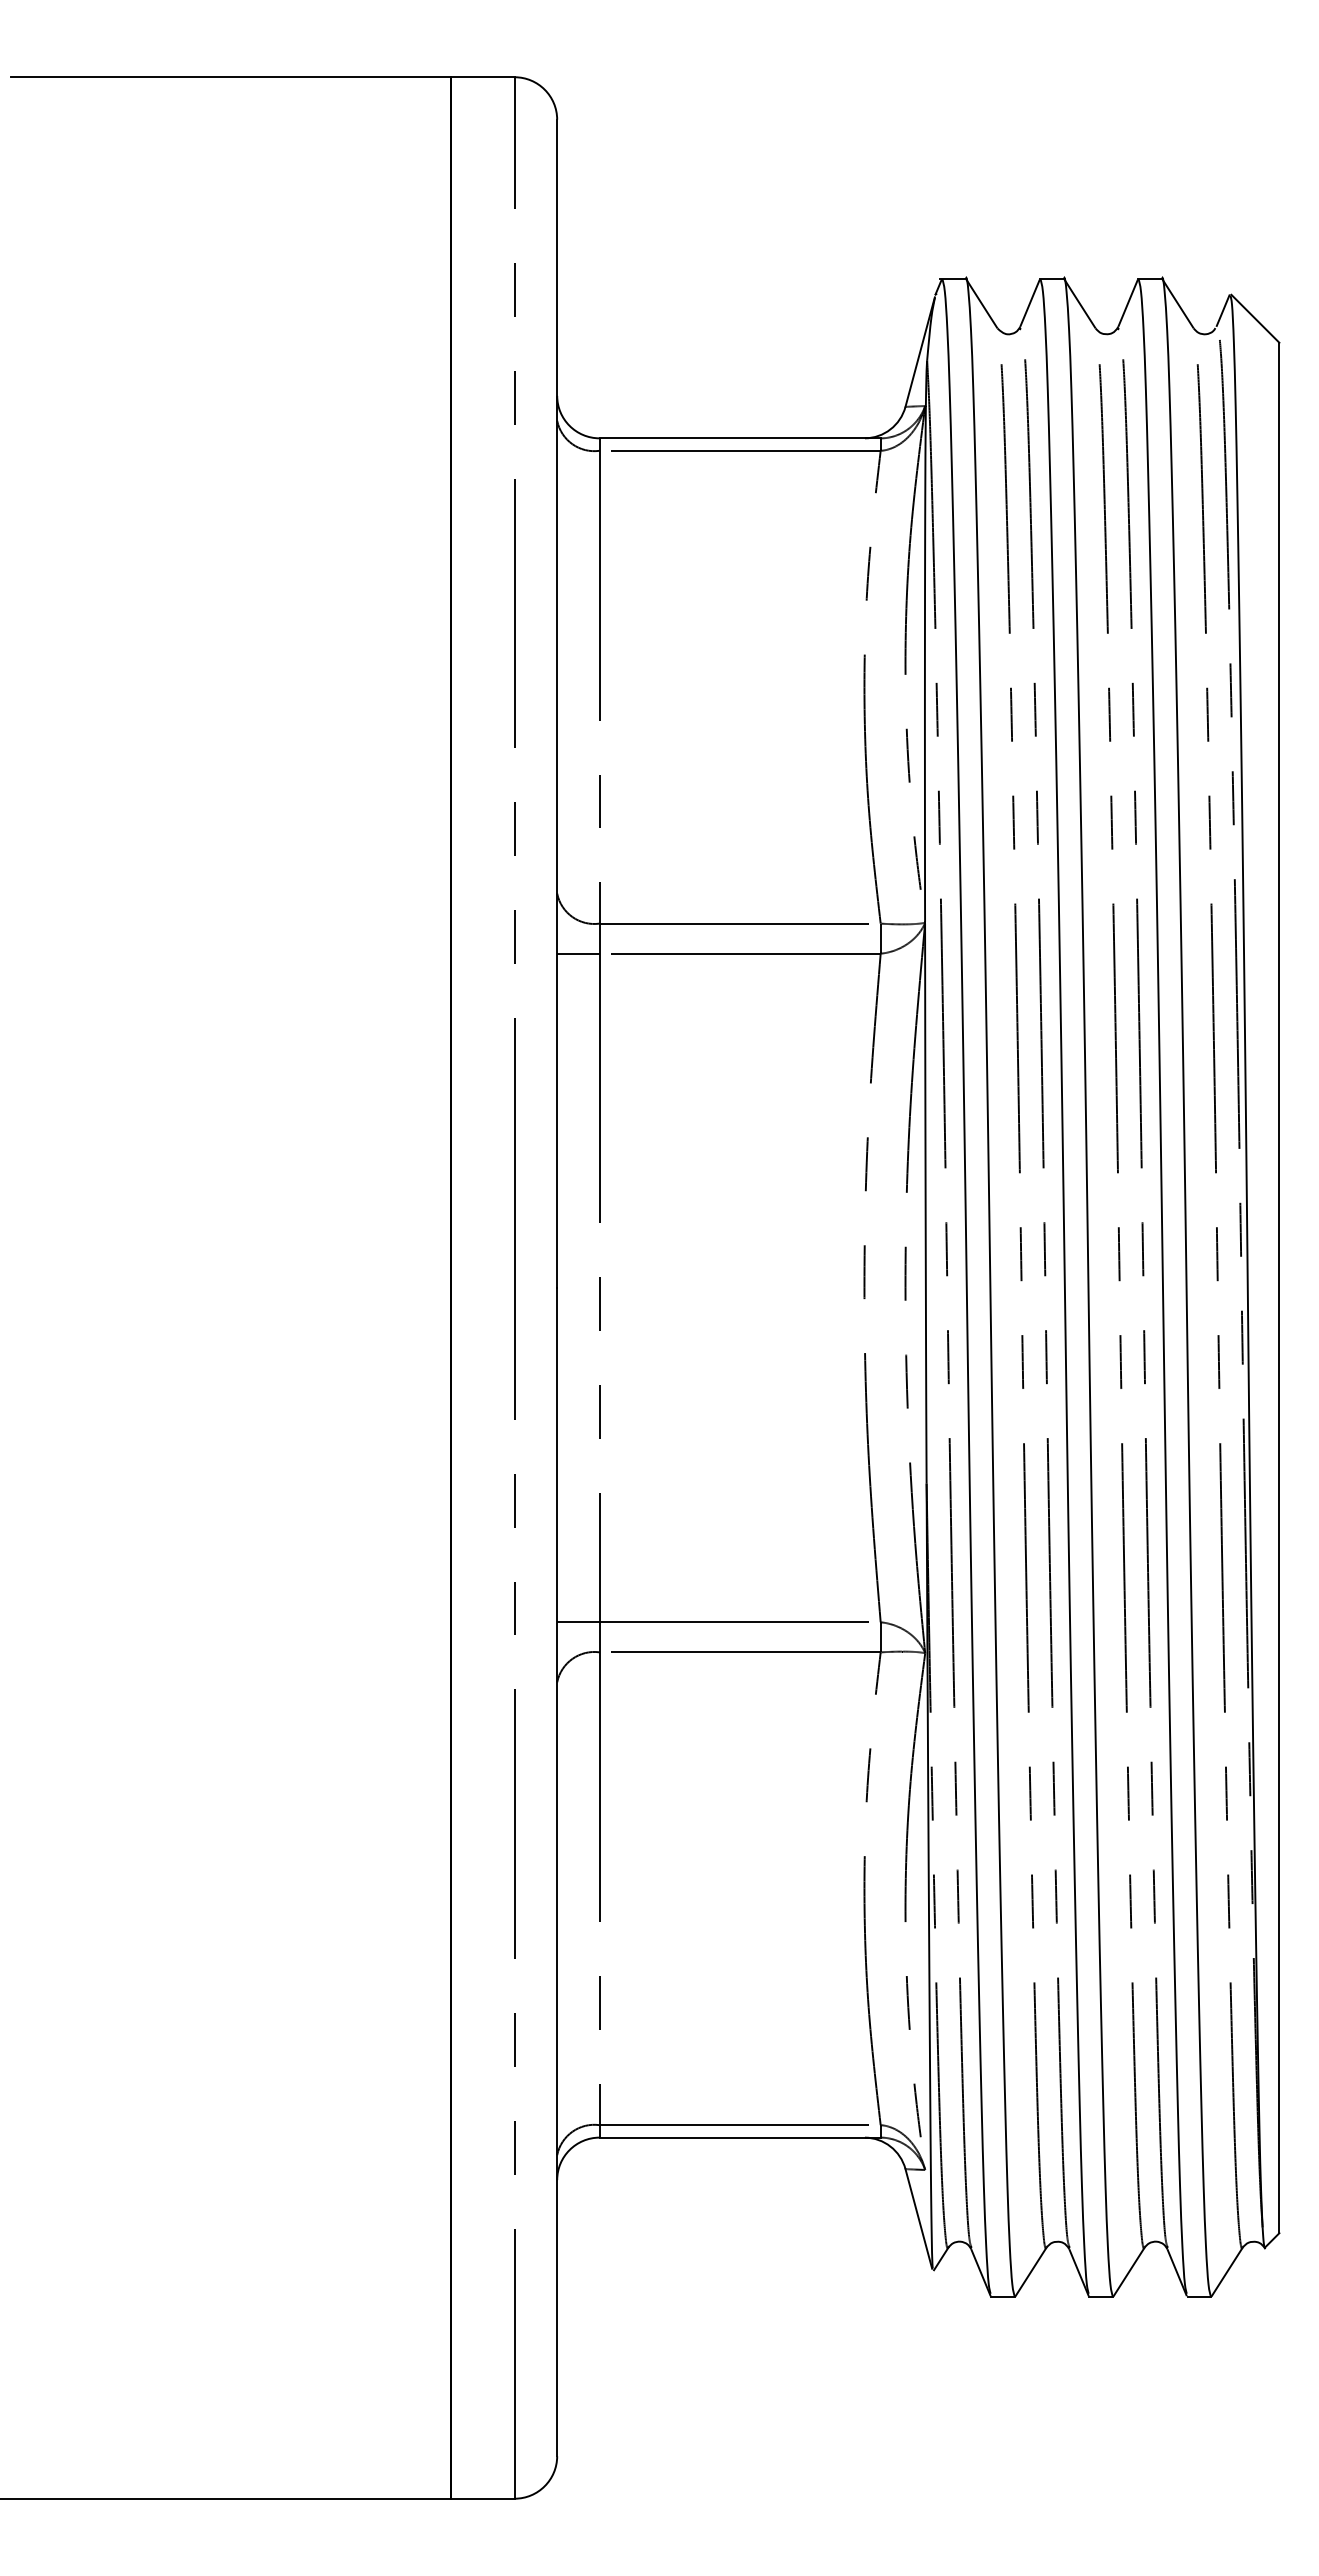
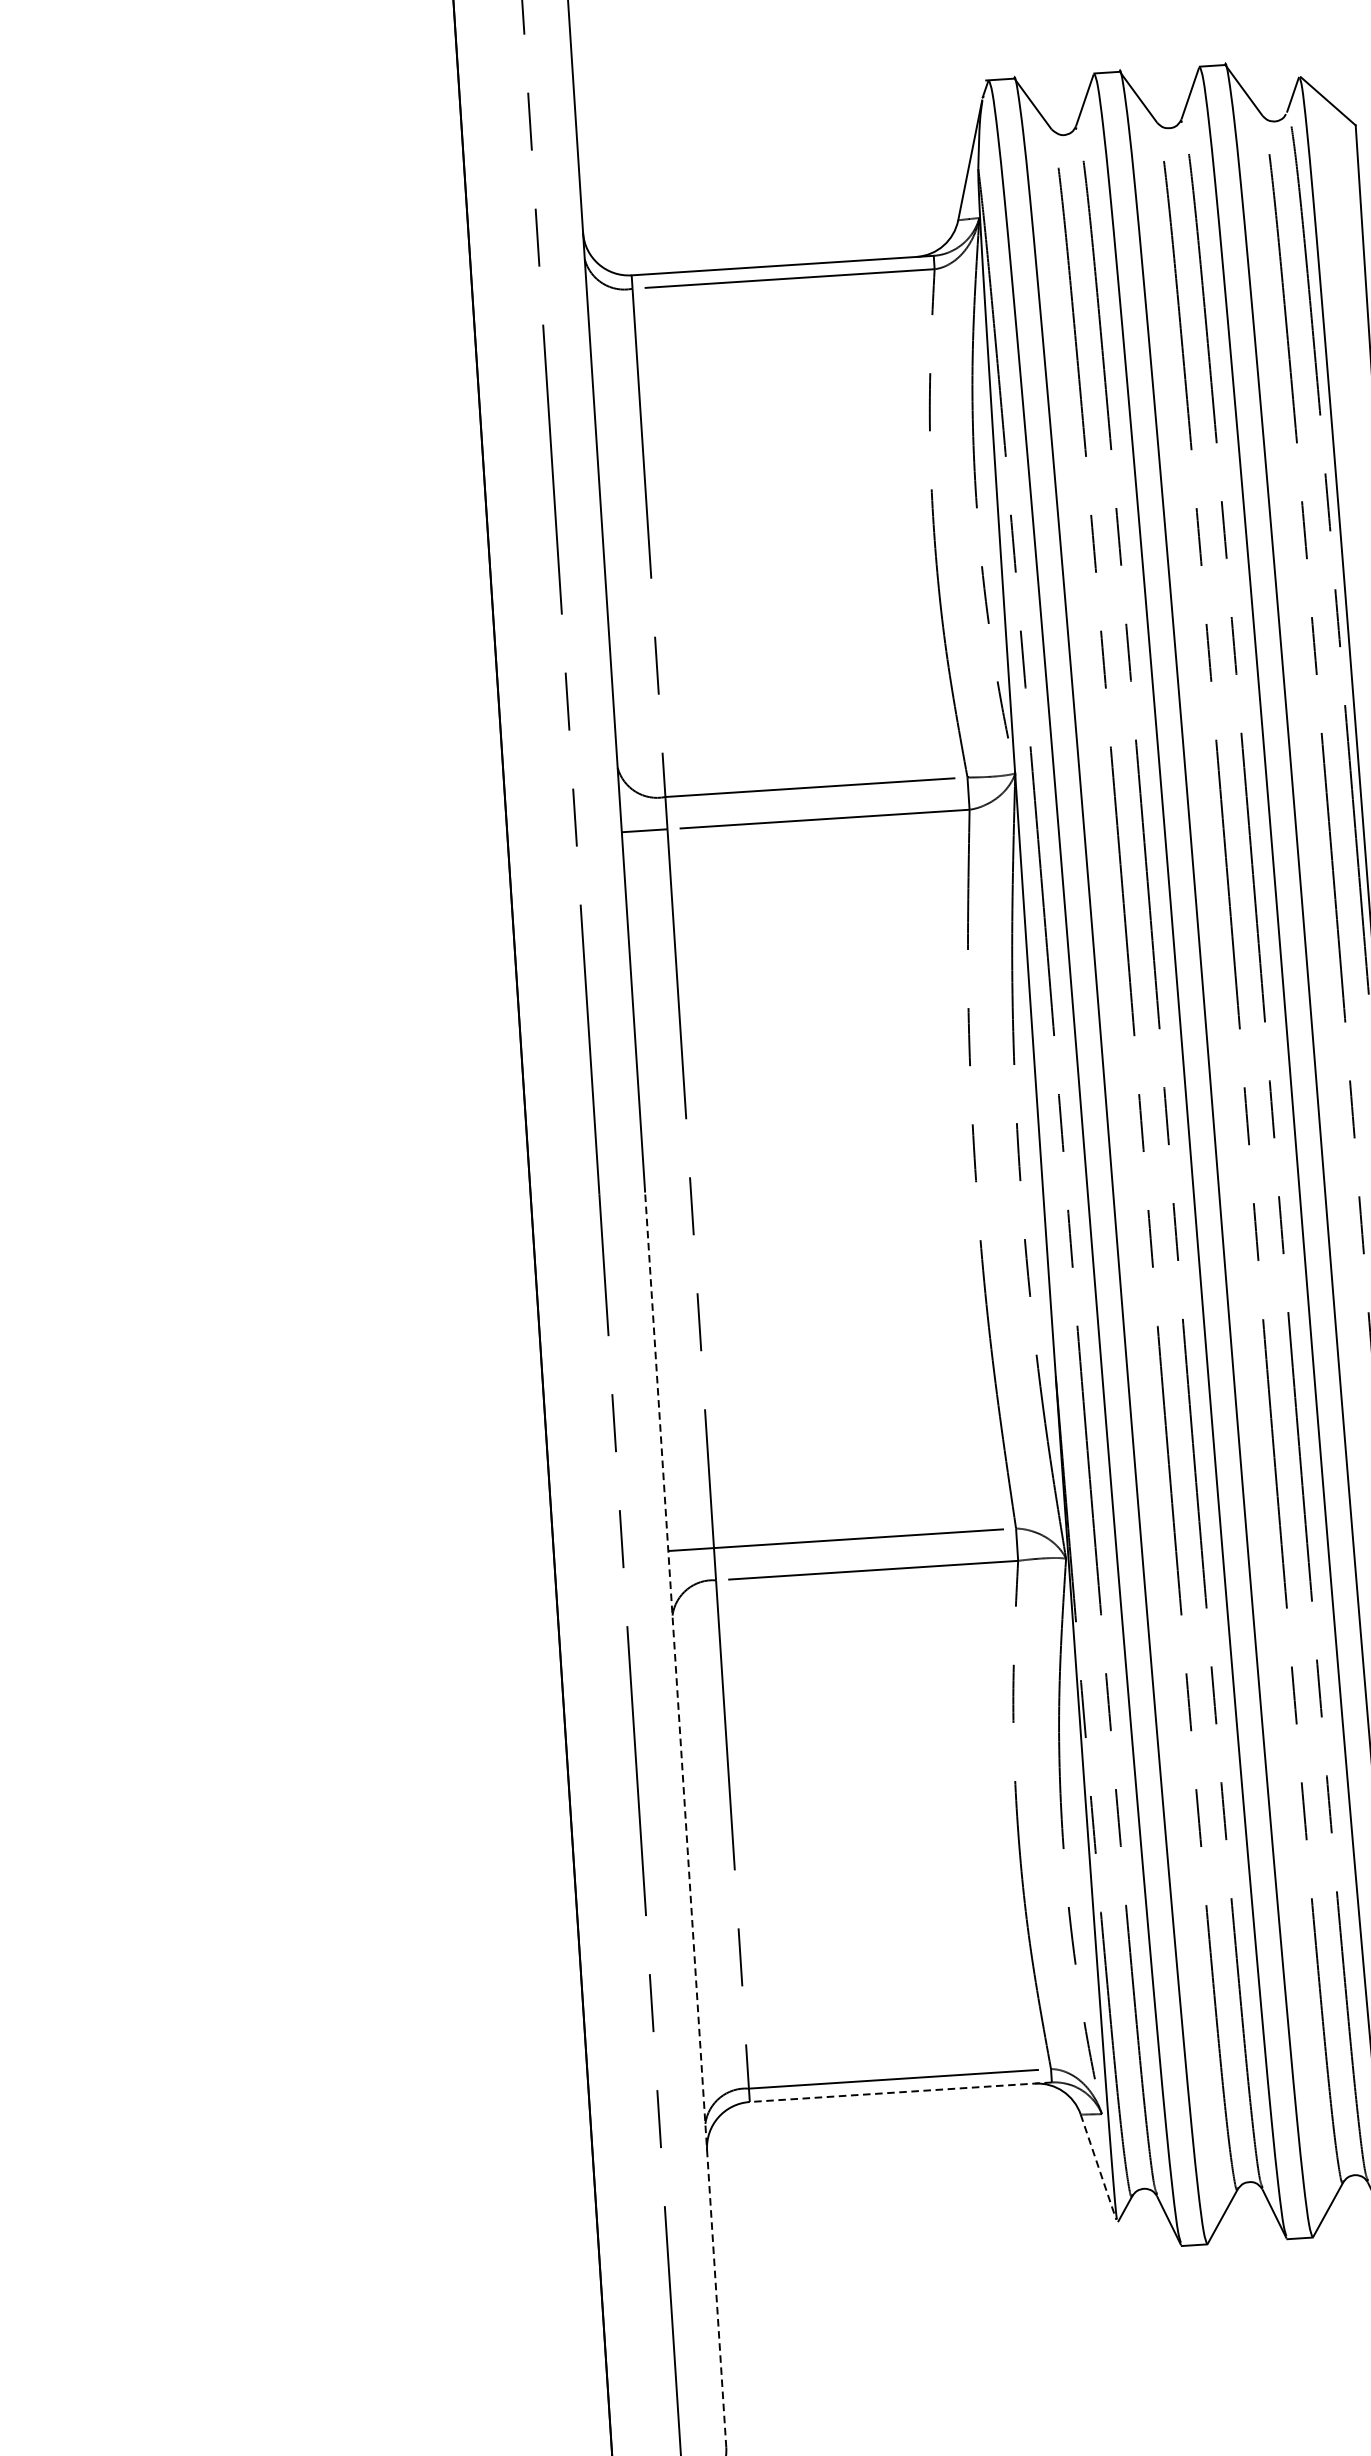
line: (557, 1871) -> (685, 1818), solid -> dashed
line: (740, 2137) -> (901, 2092), solid -> dashed
line: (918, 2218) -> (1098, 2166), solid -> dashed

